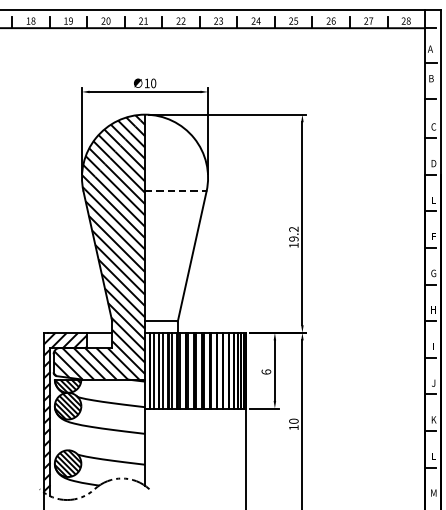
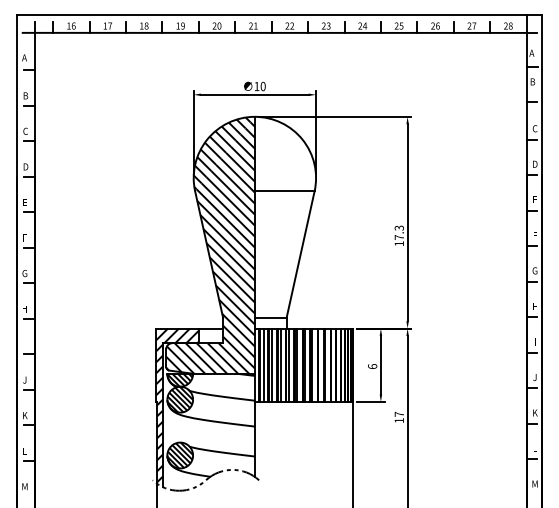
line: (175, 191) -> (284, 191), dashed -> solid
text: (293, 233) -> (398, 232), 19.2 -> 17.3
text: (293, 420) -> (398, 413), 10 -> 17

